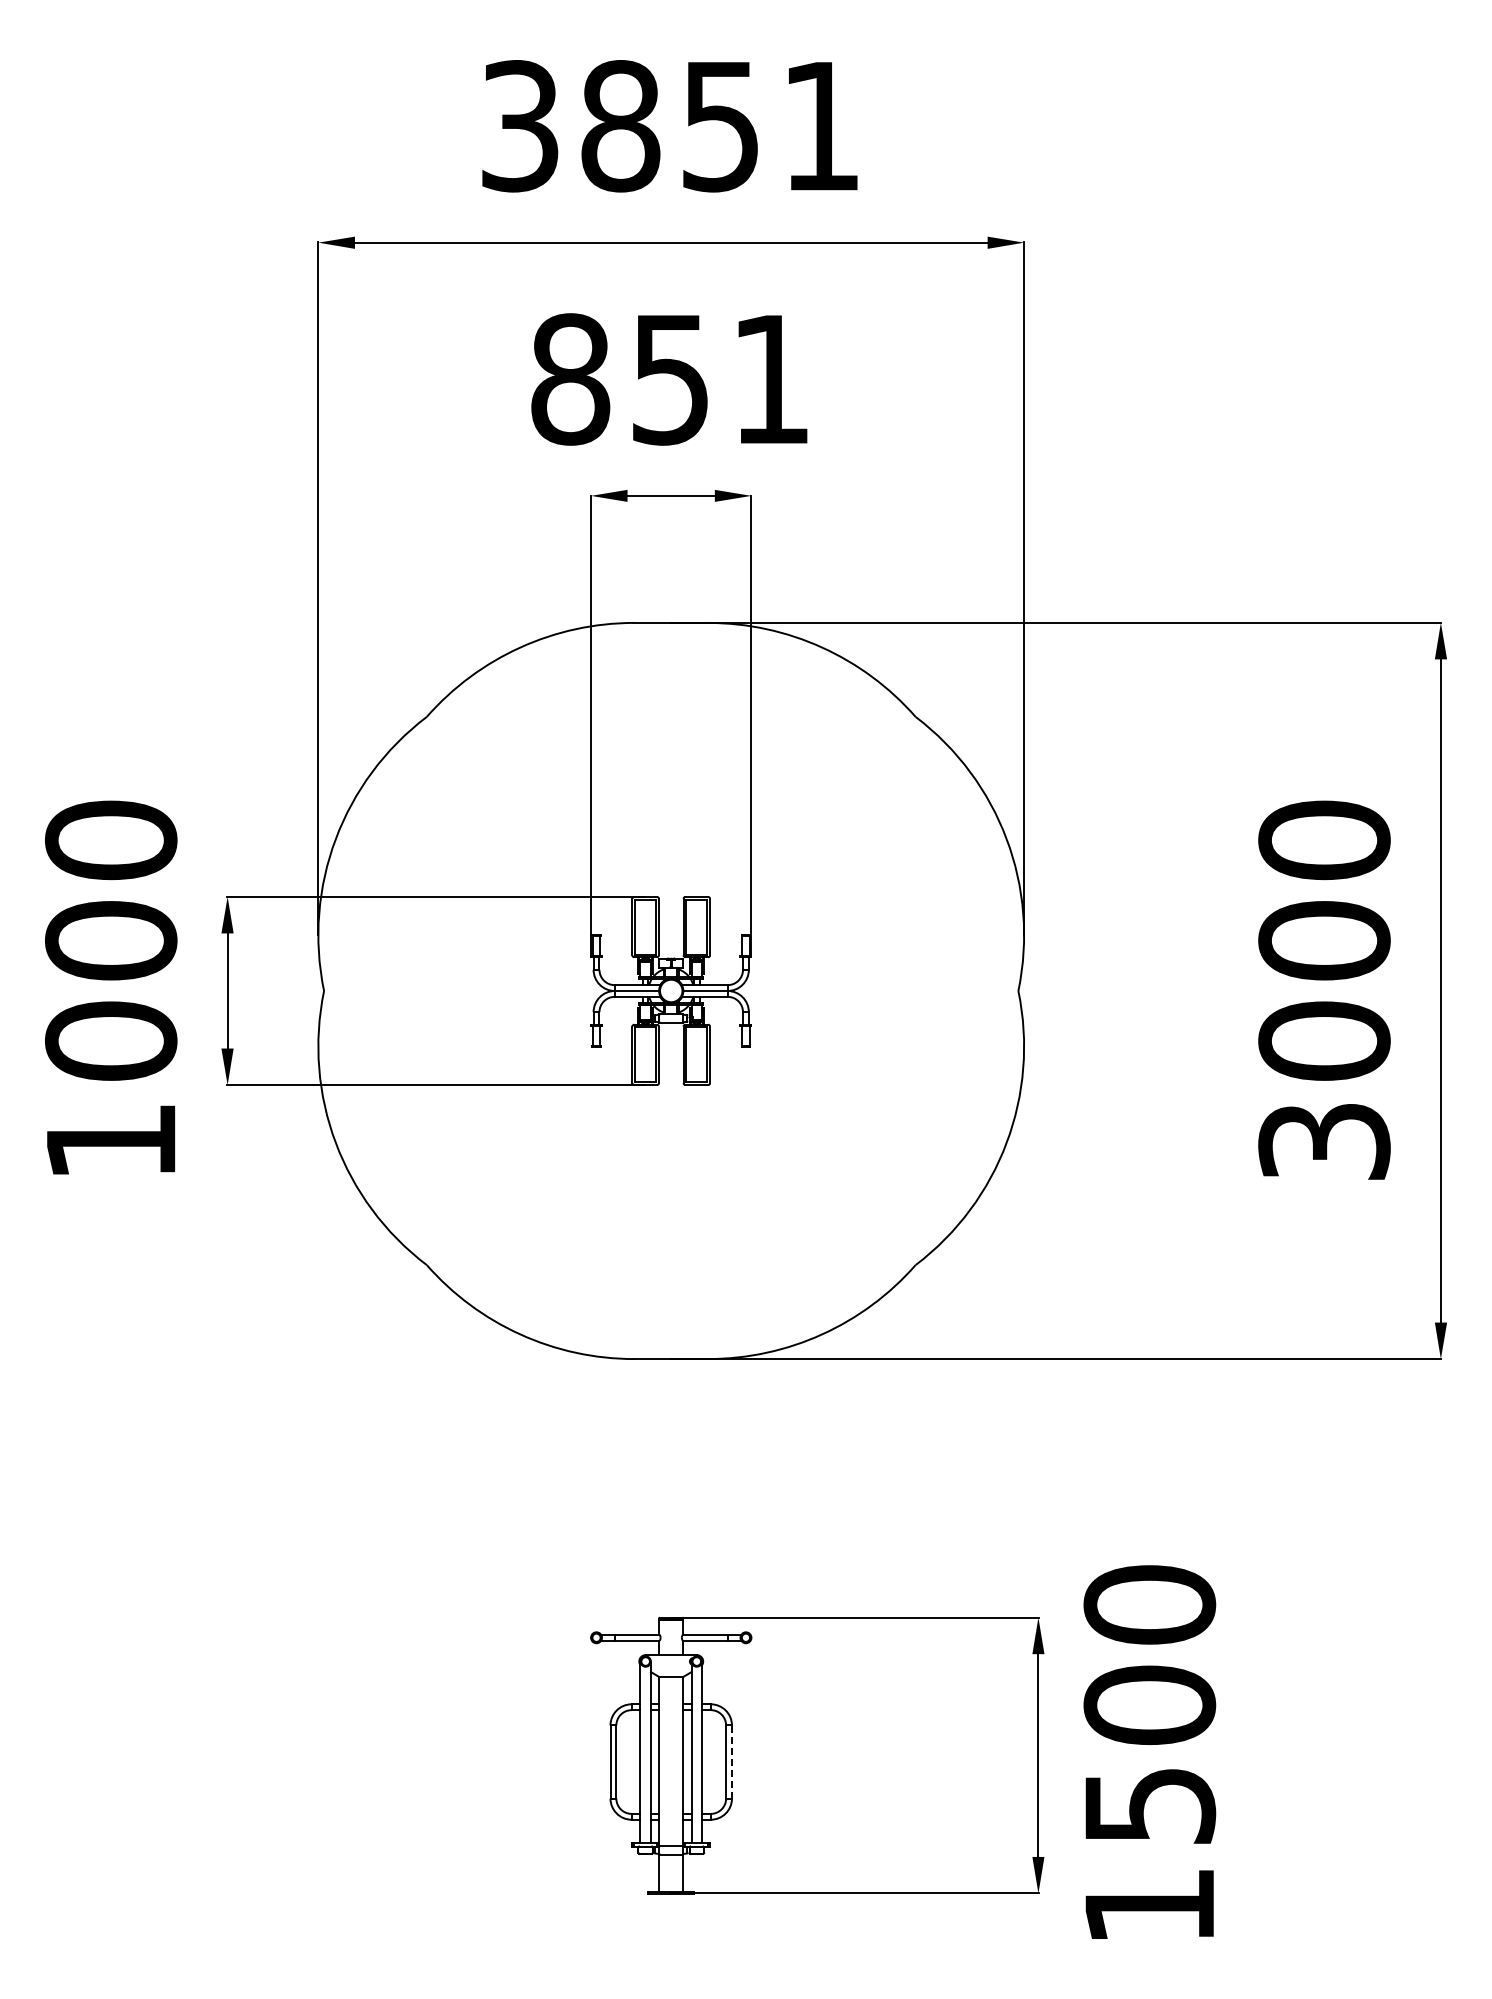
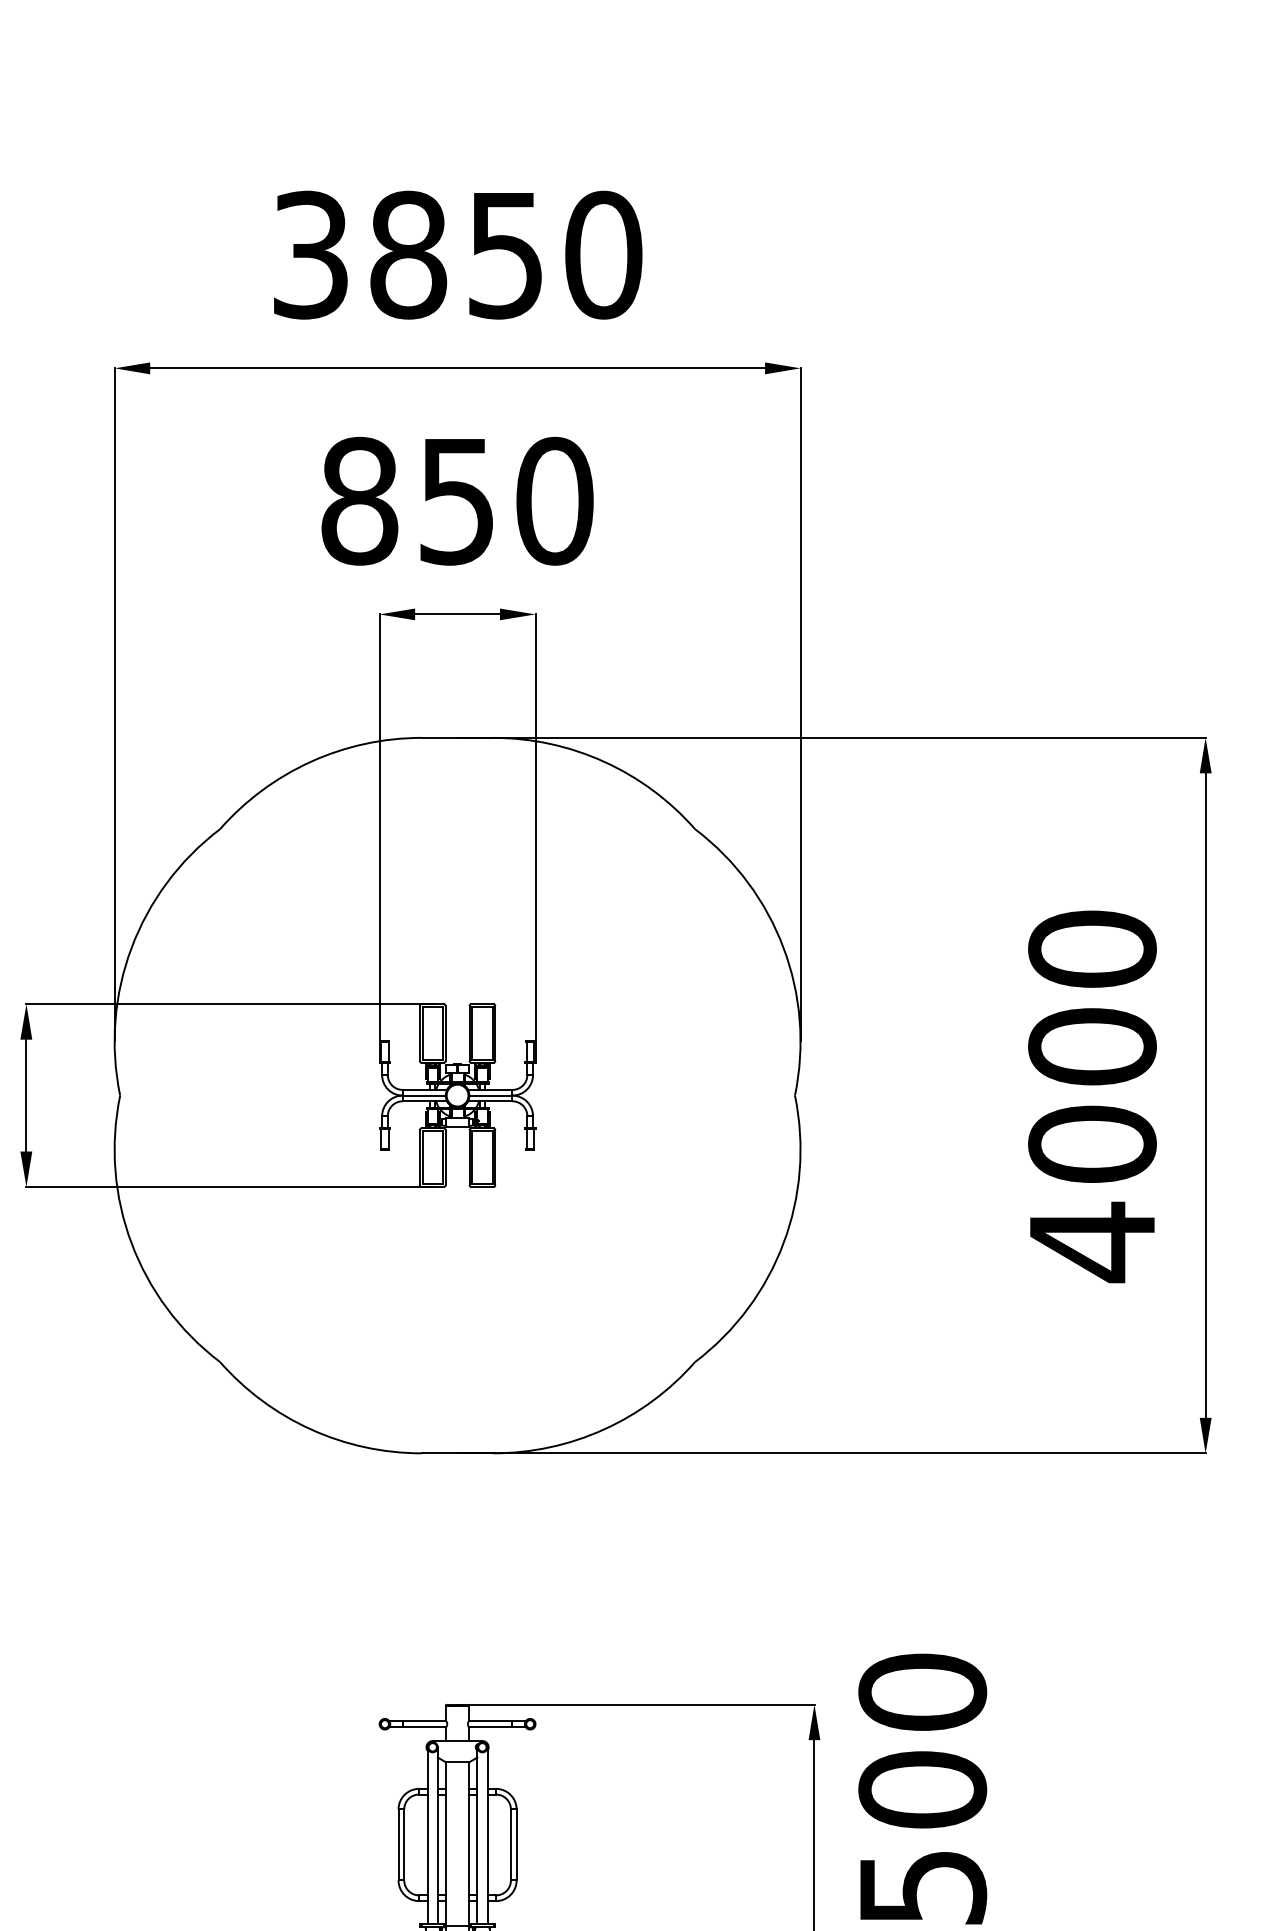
text: (821, 126) -> (603, 255), 3851 -> 3850
text: (771, 379) -> (555, 501), 851 -> 850
text: (1324, 1141) -> (1092, 1241), 3000 -> 4000
line: (731, 1762) -> (516, 1845), dashed -> solid

